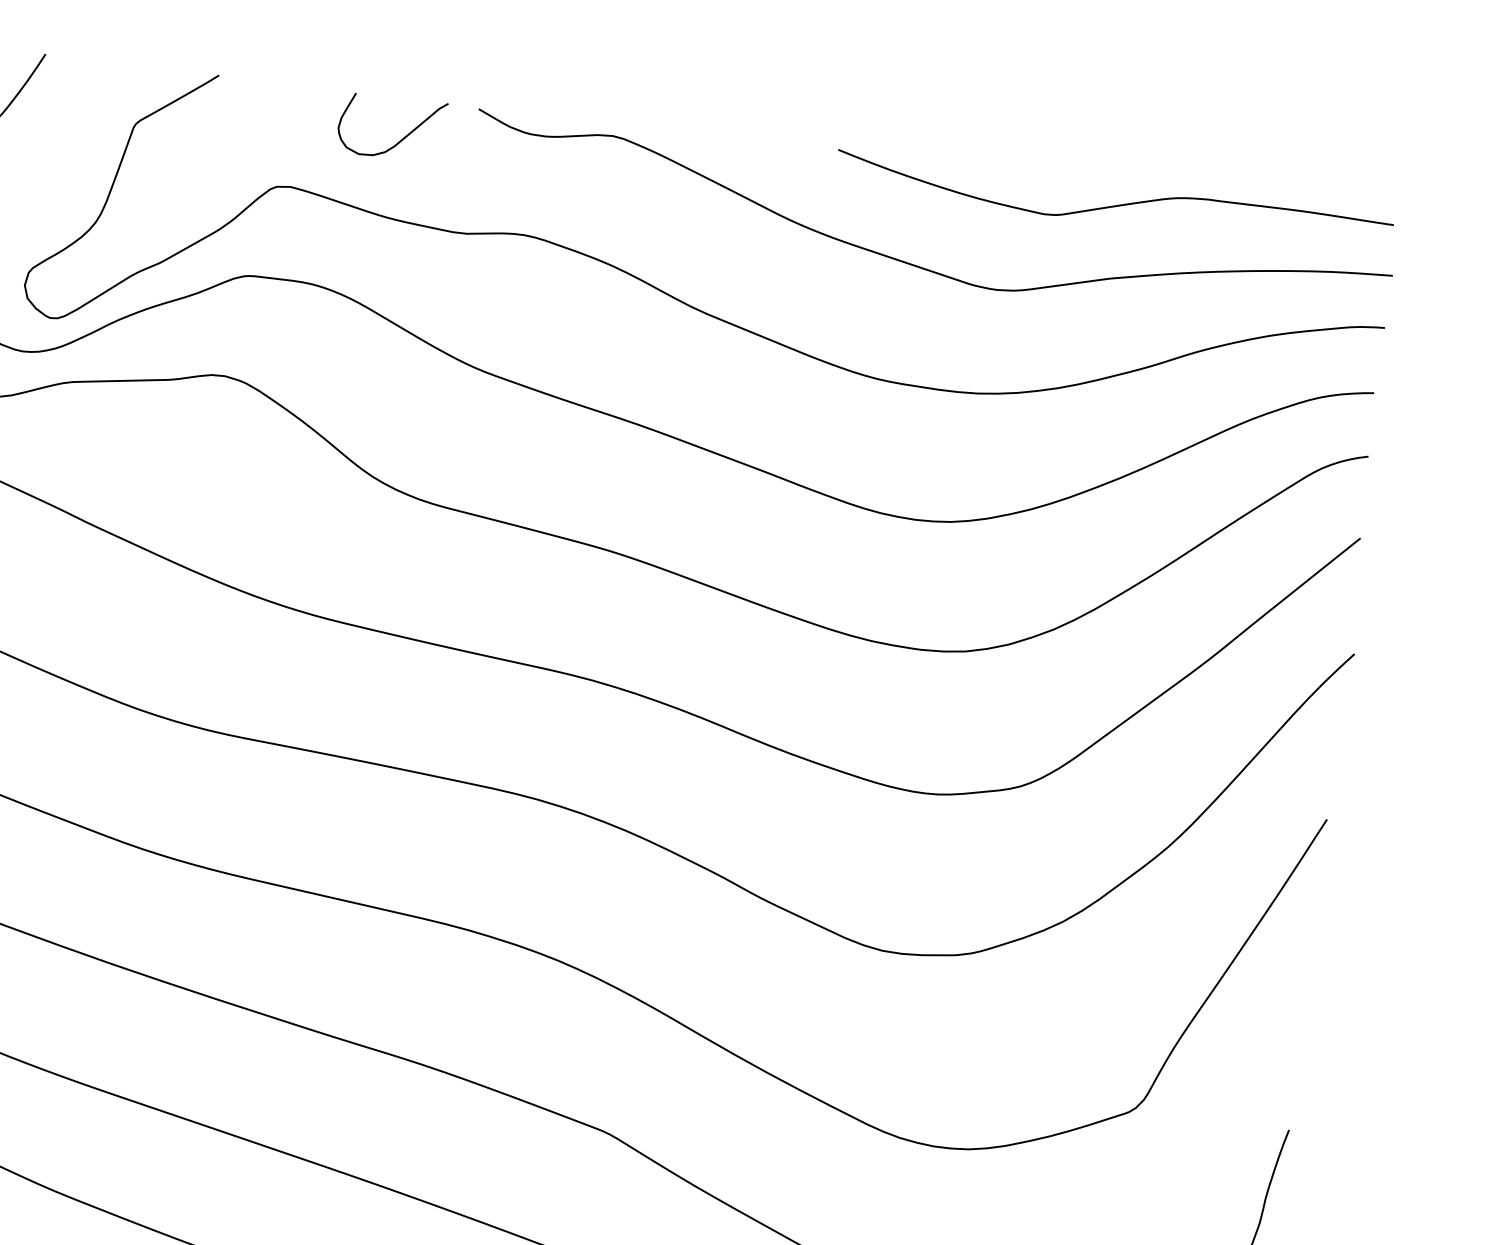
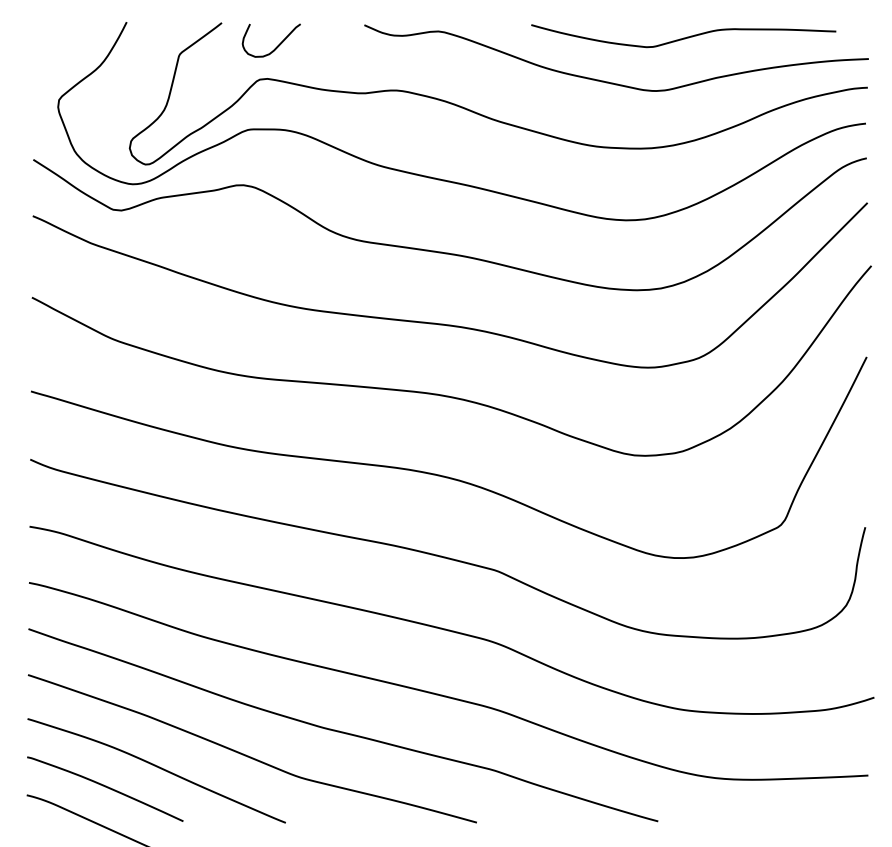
curve: (399, 139) -> (276, 46), moved
curve: (1113, 204) -> (683, 37), moved

